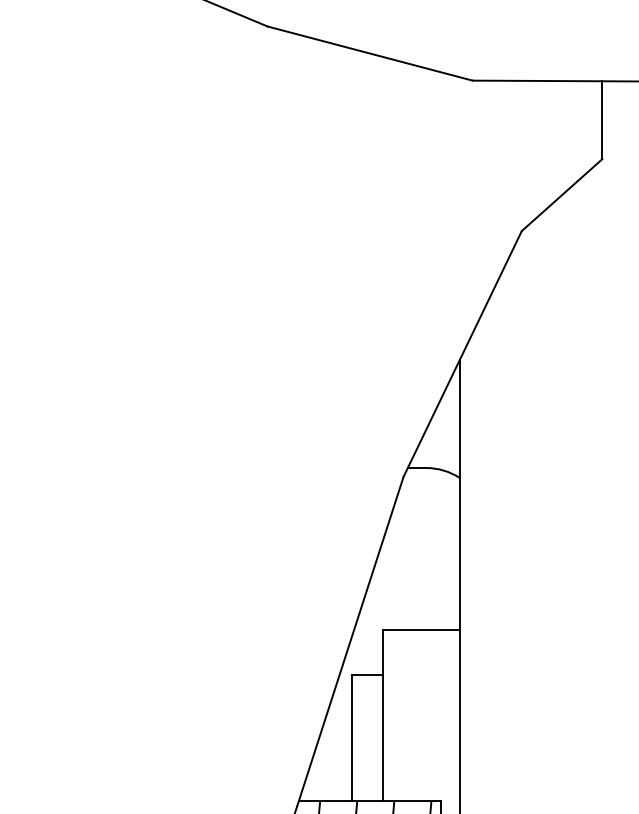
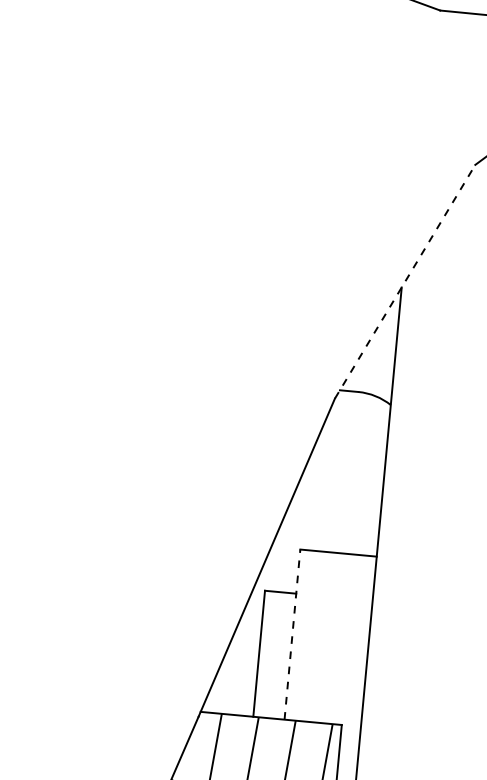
line: (462, 353) -> (404, 281), solid -> dashed
line: (383, 715) -> (292, 634), solid -> dashed

